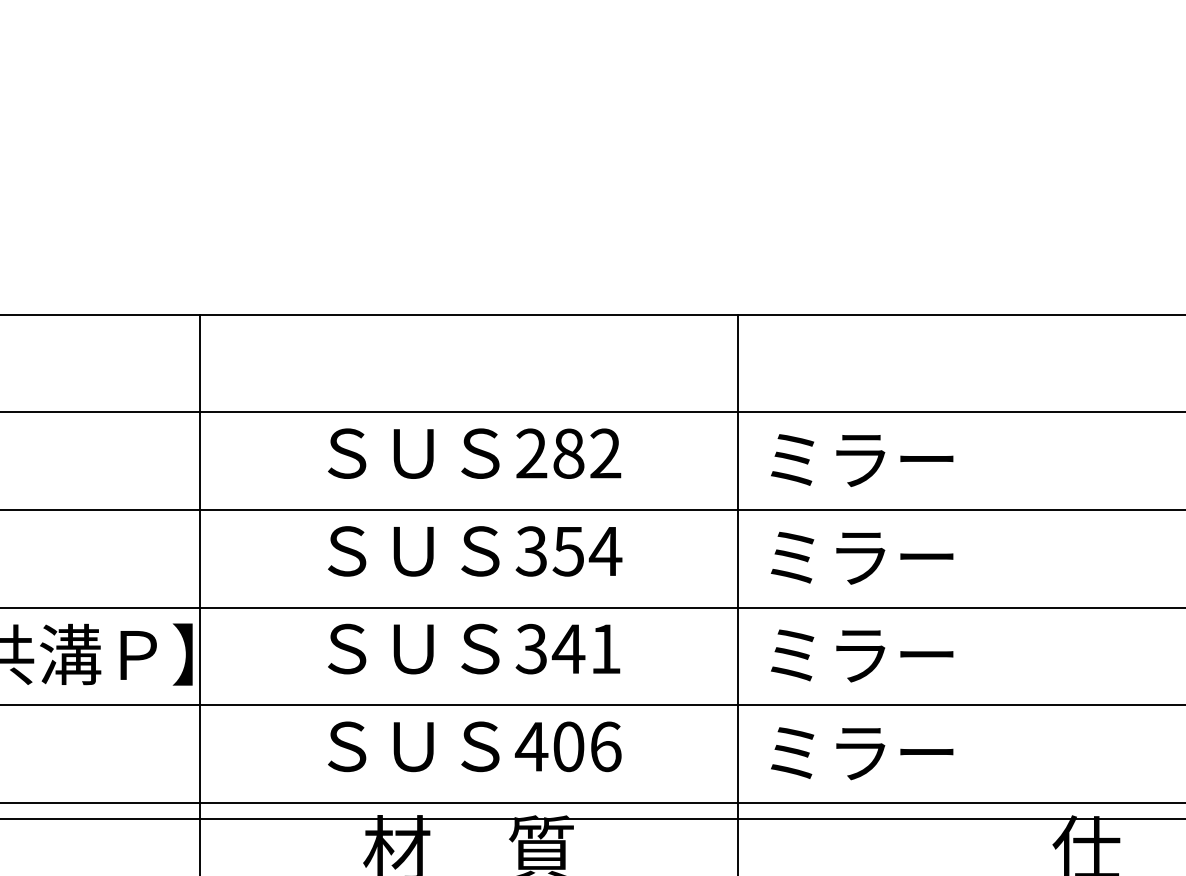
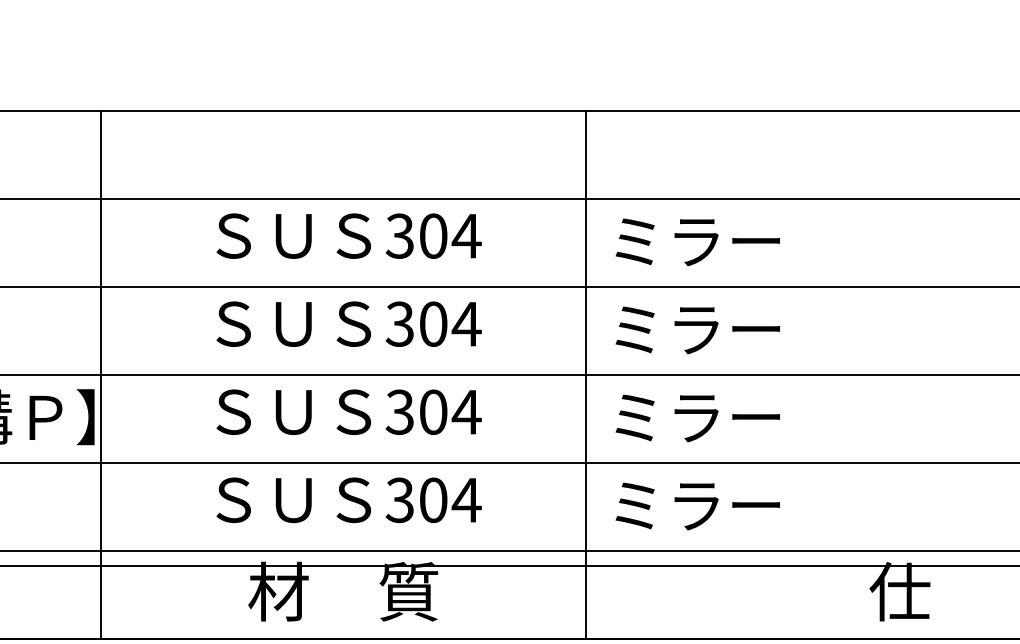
text: (568, 453) -> (433, 235), 282 -> 304
text: (568, 551) -> (433, 324), 354 -> 304
text: (586, 648) -> (449, 411), 341 -> 304
text: (568, 746) -> (433, 500), 406 -> 304

